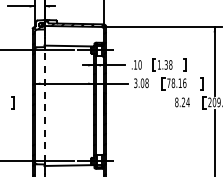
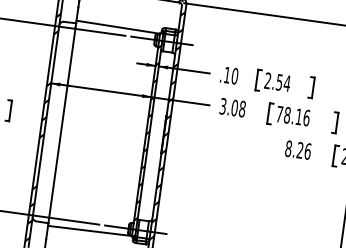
text: (164, 64) -> (276, 81), 1.38 -> 2.54
text: (187, 102) -> (306, 151), 8.24 -> 8.26
line: (44, 105) -> (62, 122), dashed -> solid

